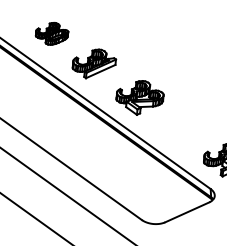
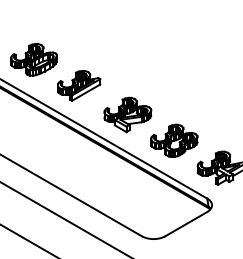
part: (51, 33) -> (33, 59), size x1.43
part: (183, 127) -> (174, 140), added

